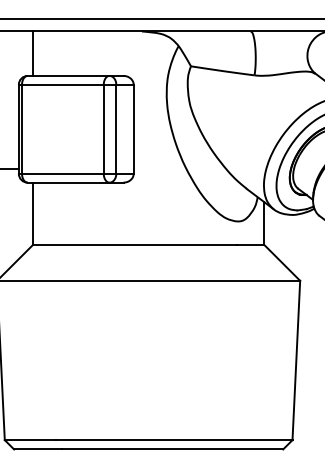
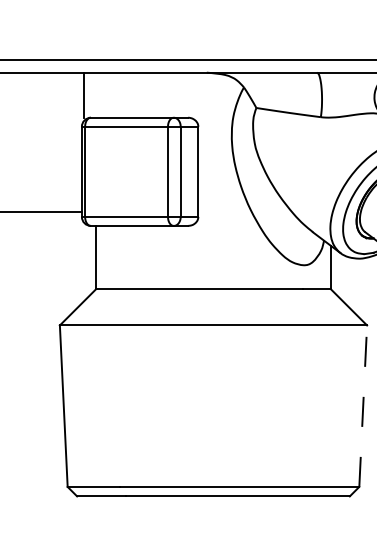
line: (33, 53) -> (84, 94), moved
line: (296, 360) -> (363, 406), solid -> dashed

